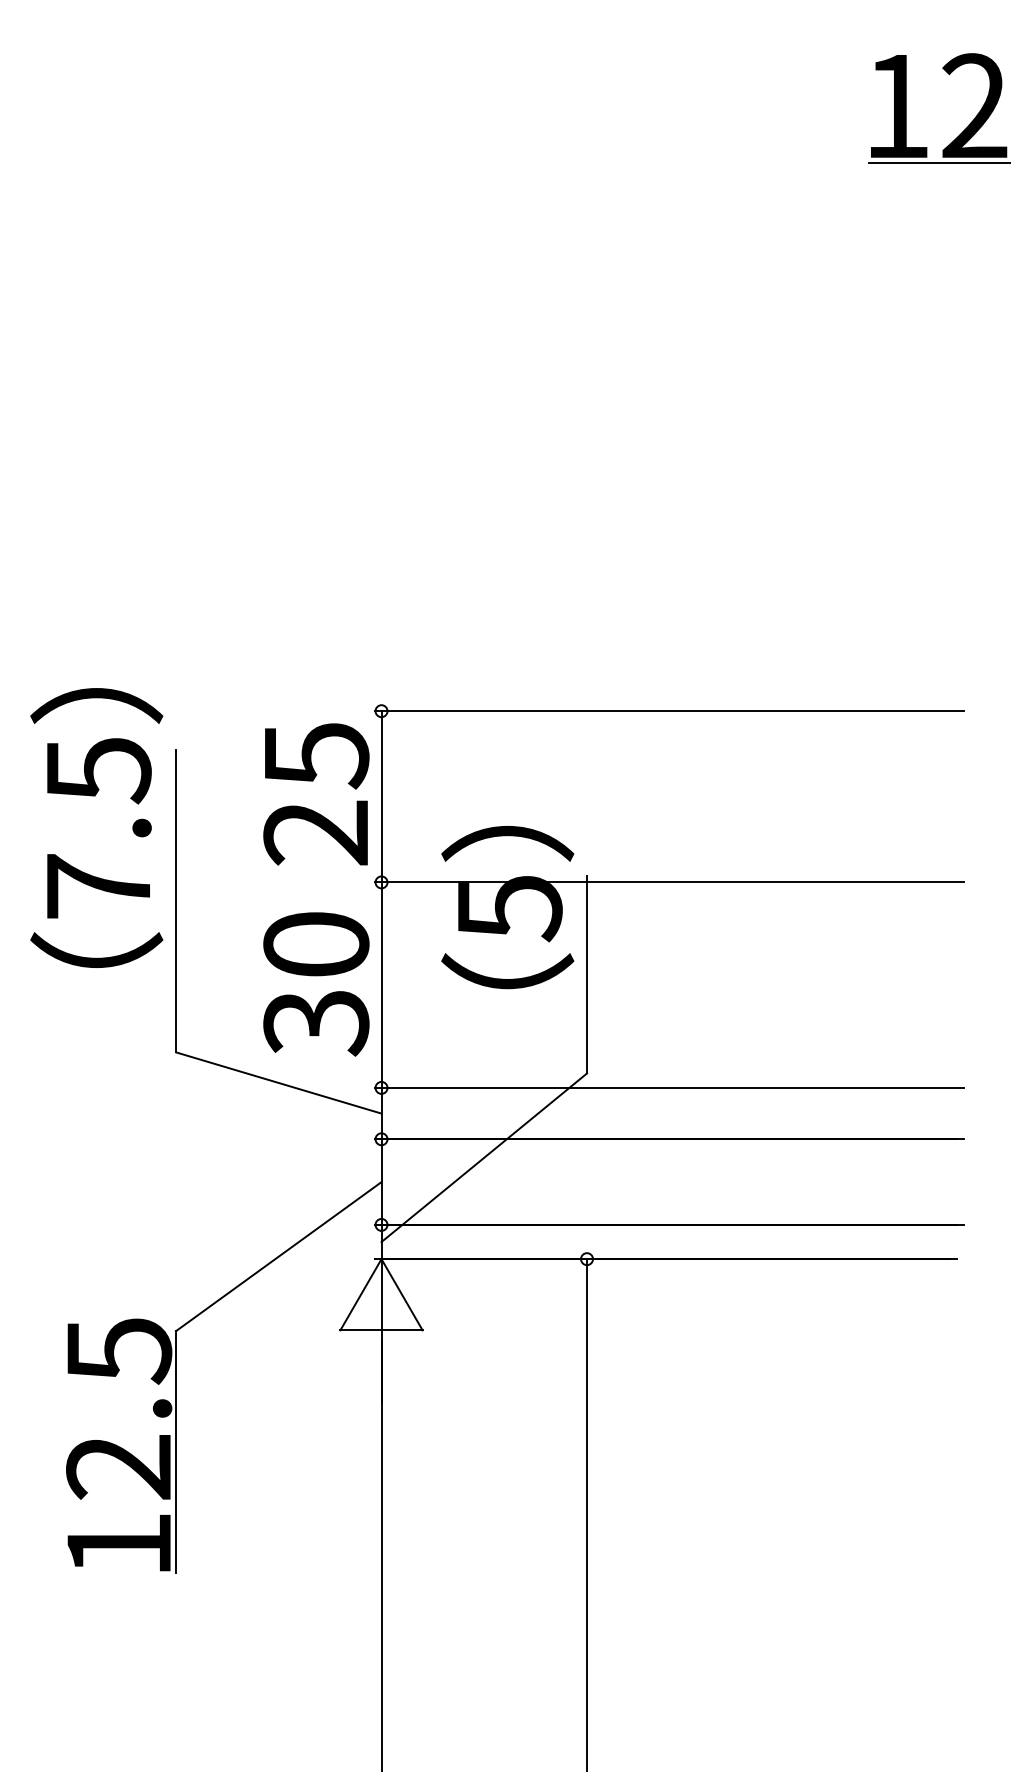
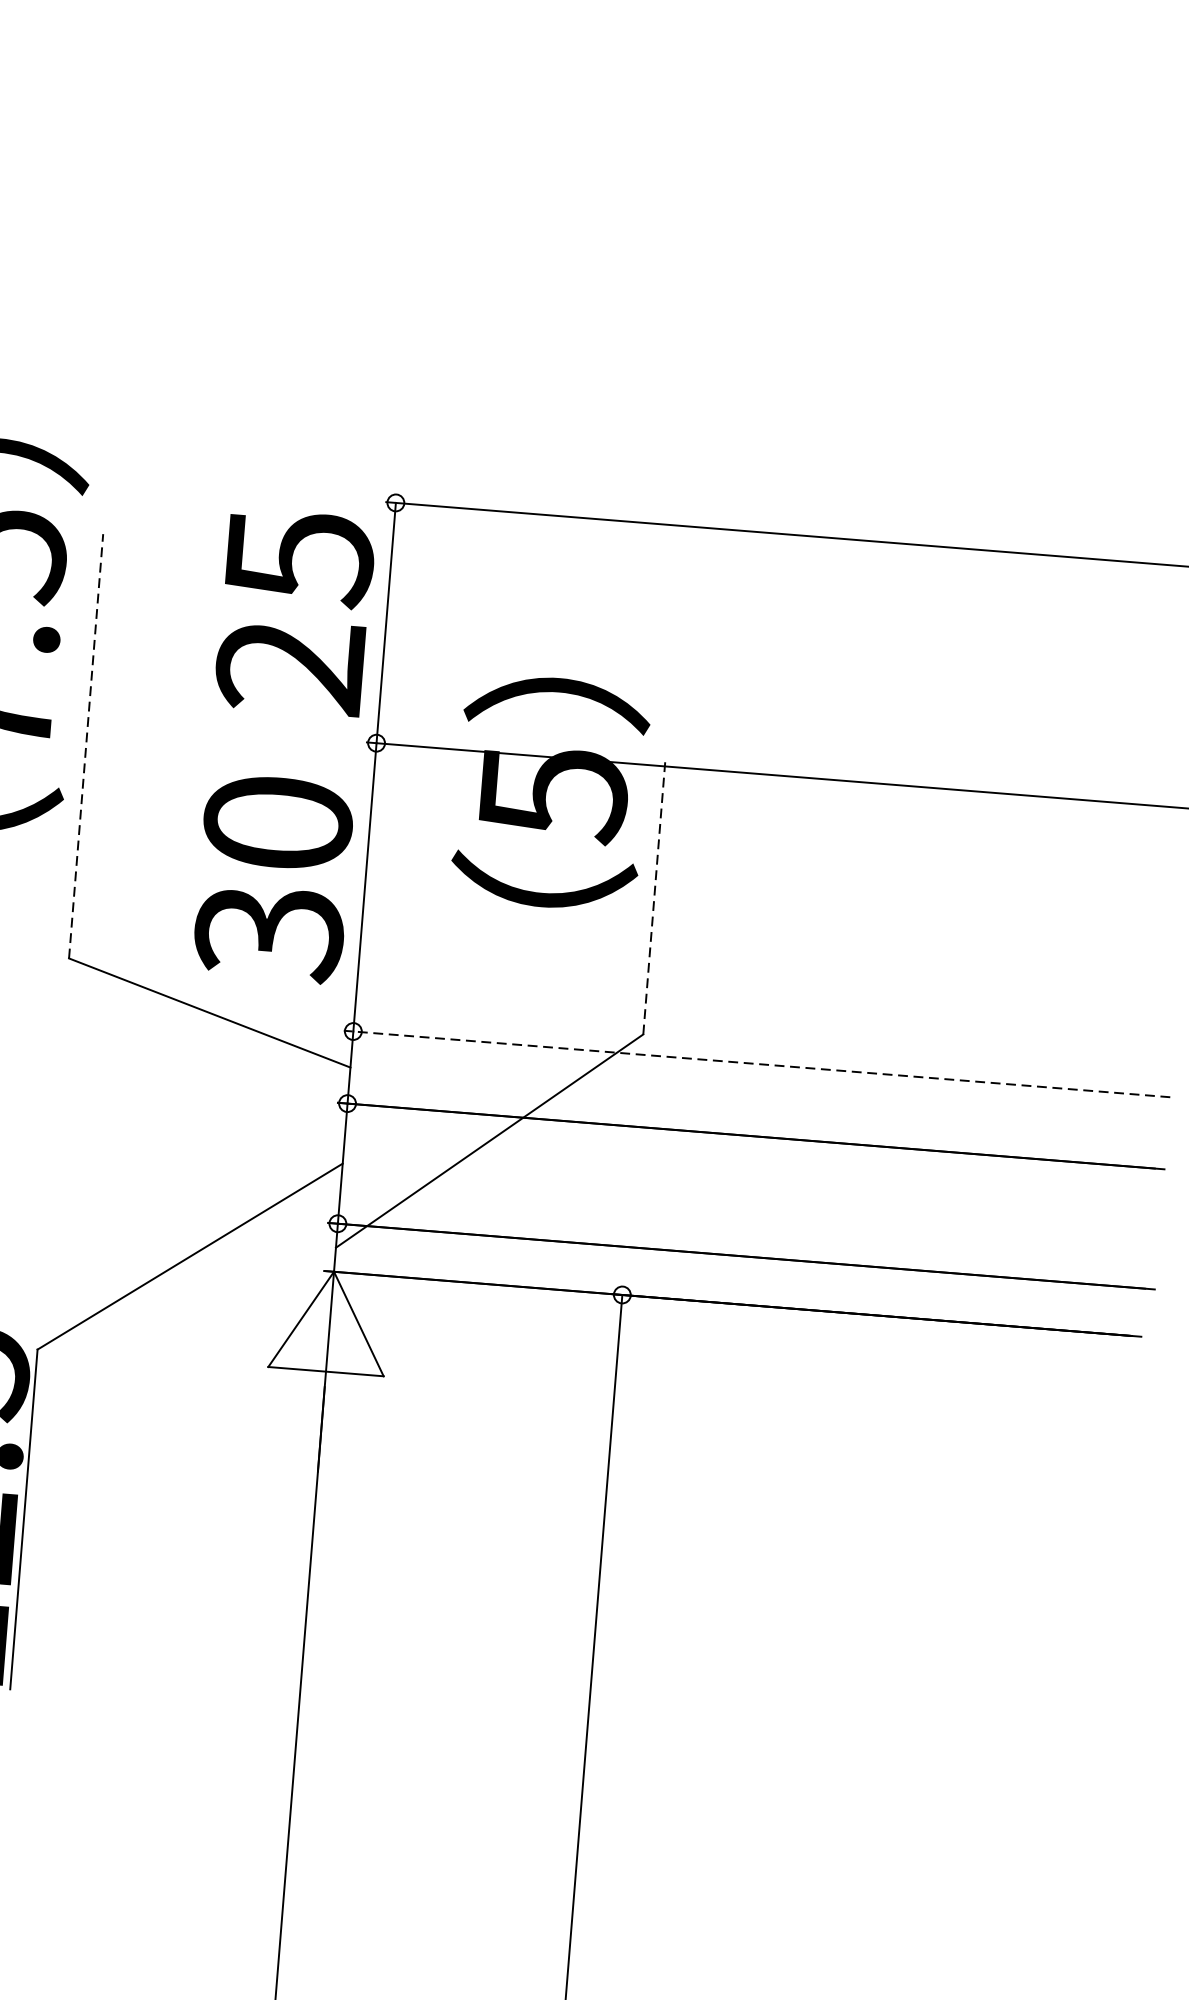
line: (176, 900) -> (86, 745), solid -> dashed
line: (587, 974) -> (655, 895), solid -> dashed
line: (669, 1087) -> (757, 1063), solid -> dashed

